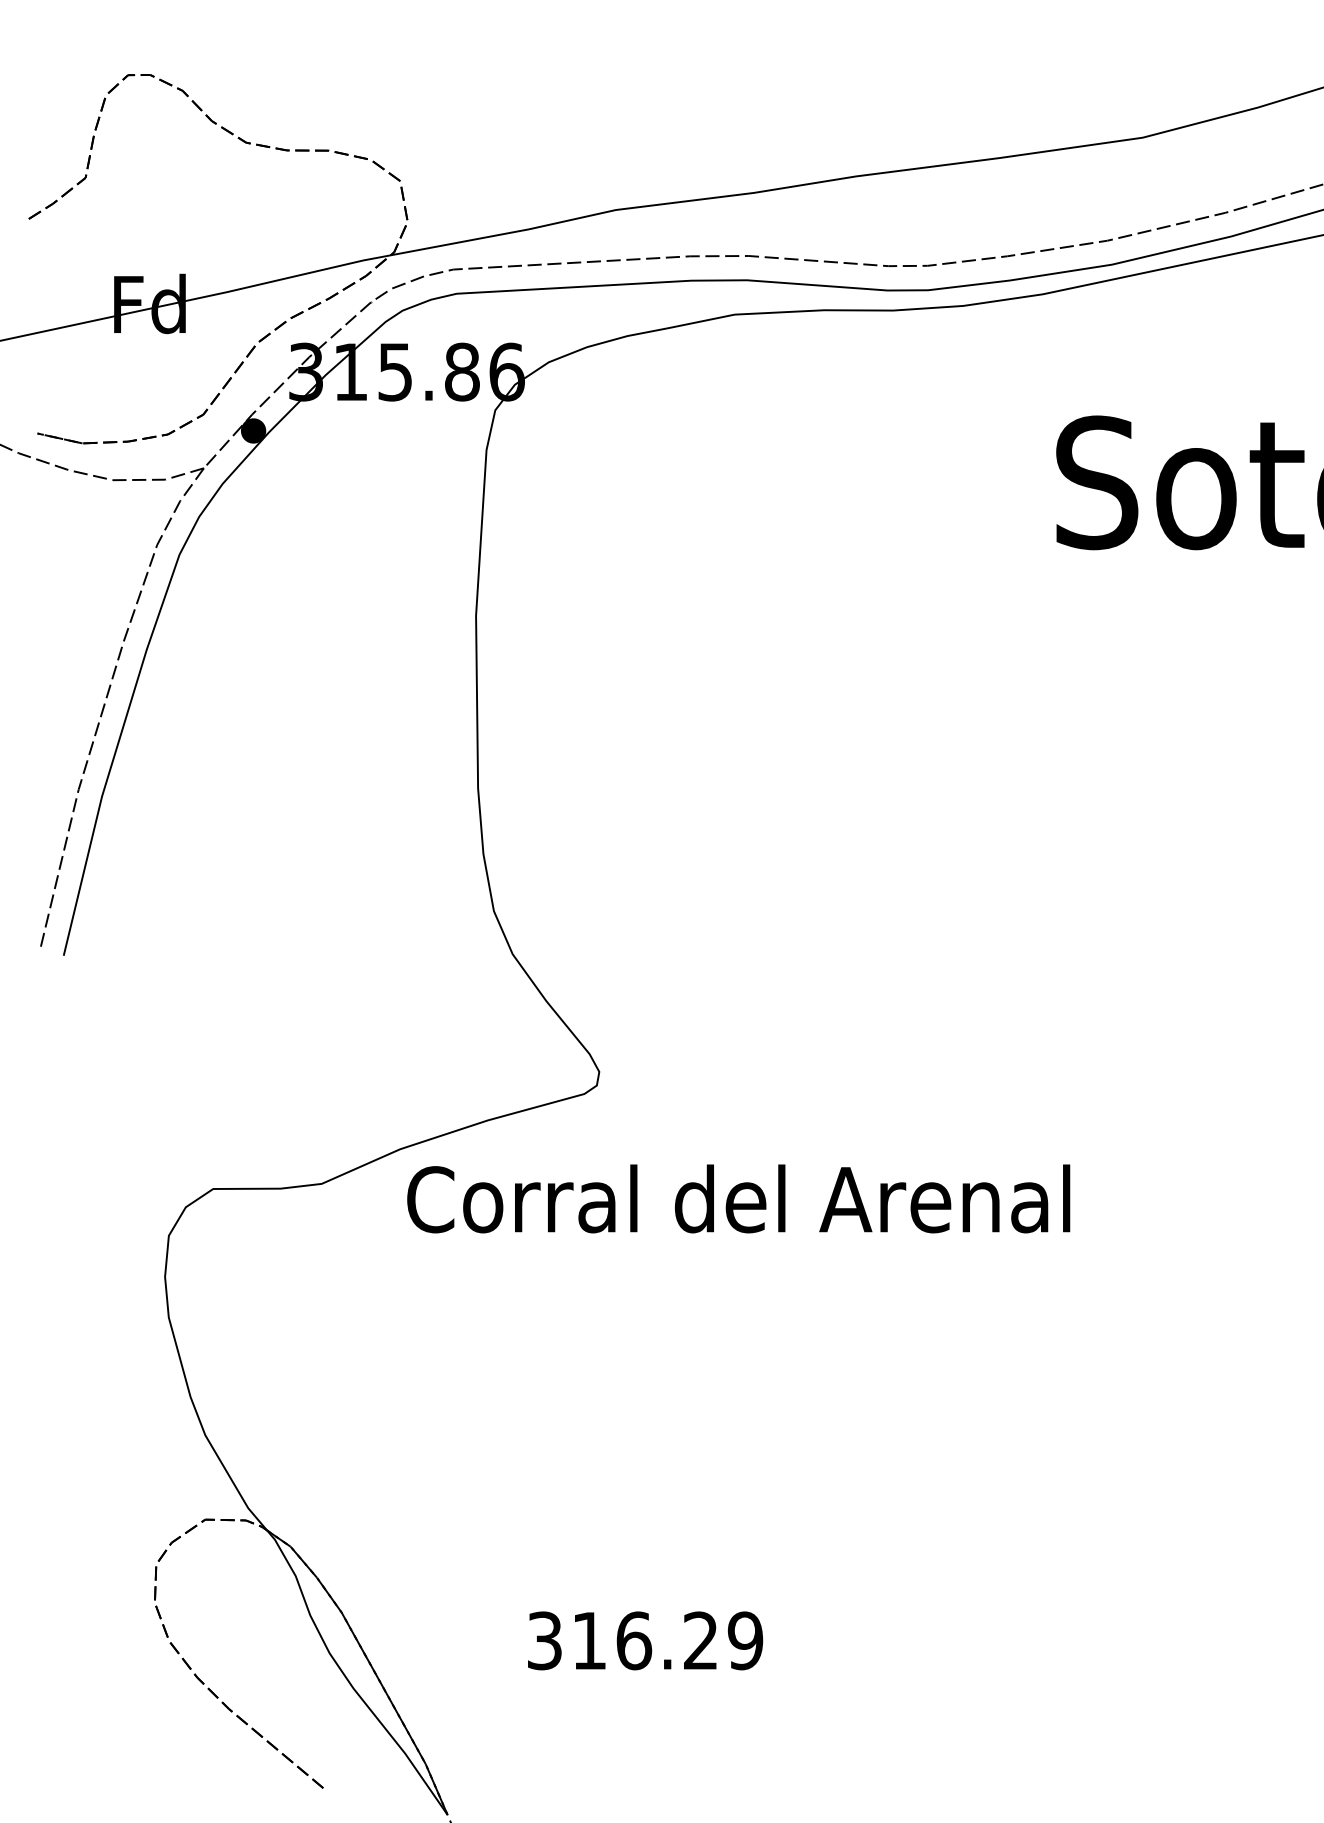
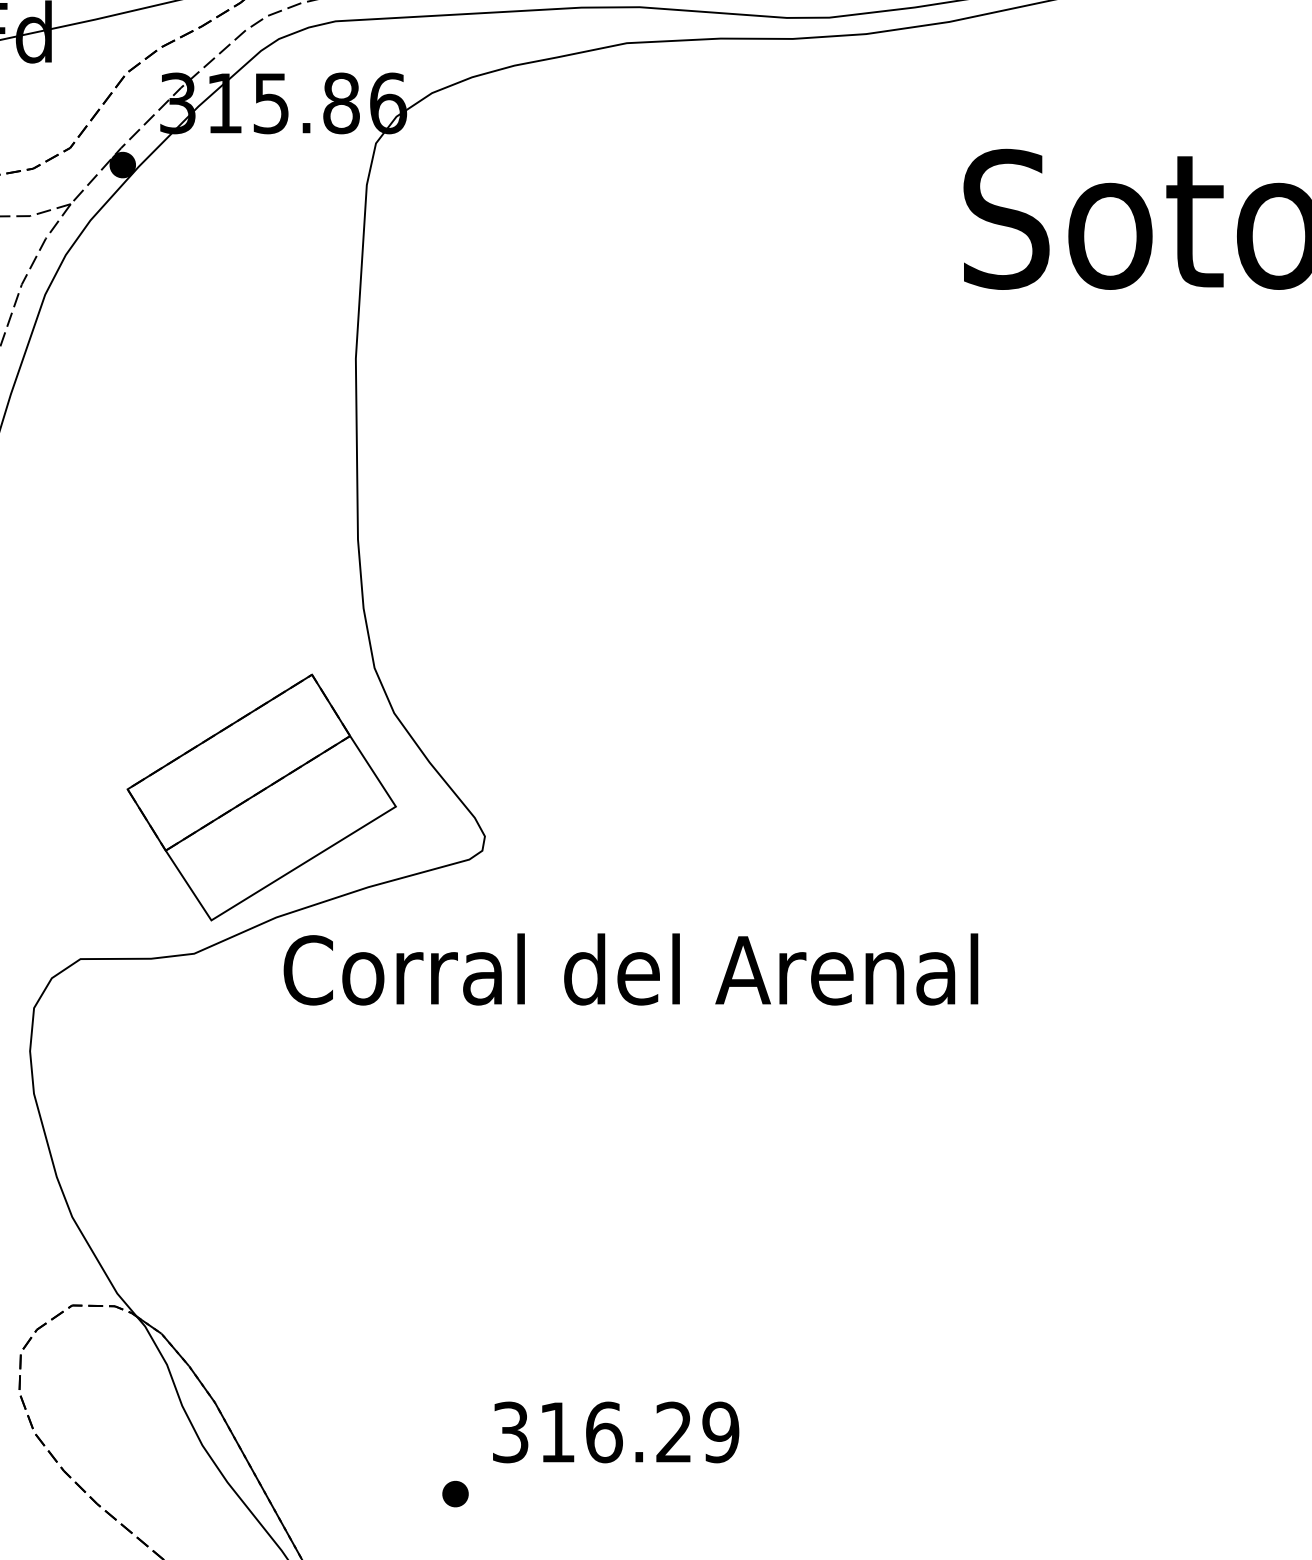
part: (386, 1034) -> (262, 797), added
text: (645, 1640) -> (616, 1432), moved
part: (570, 1699) -> (454, 1493), added

